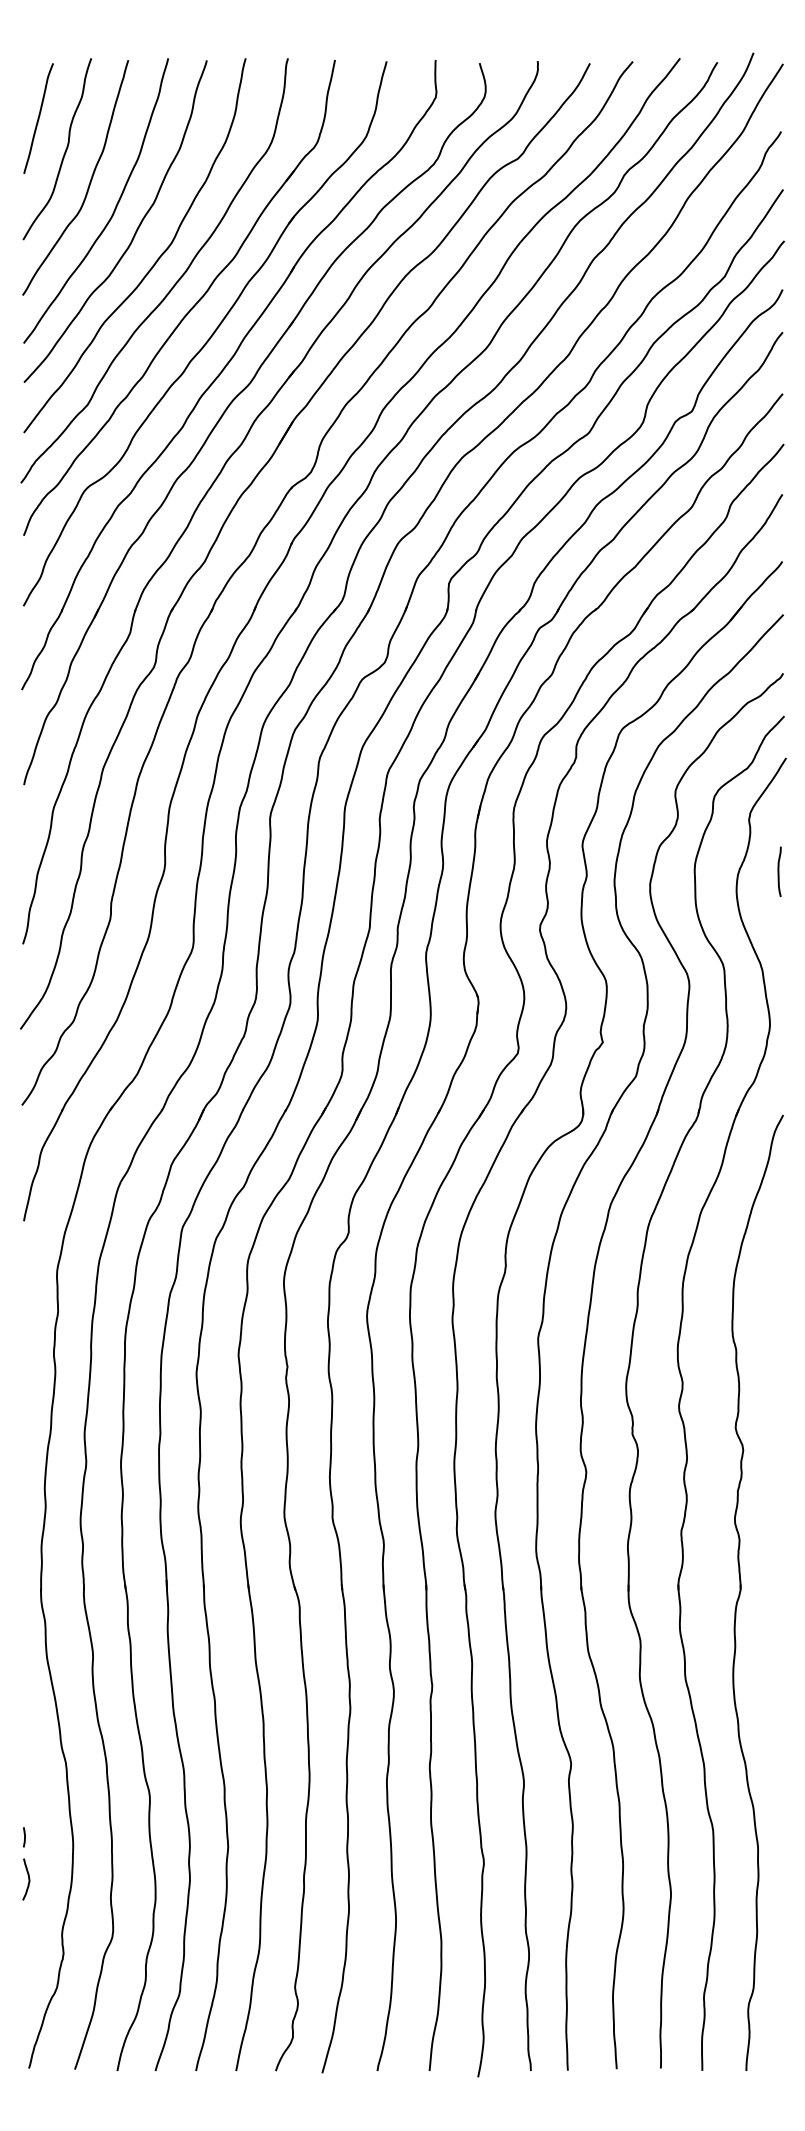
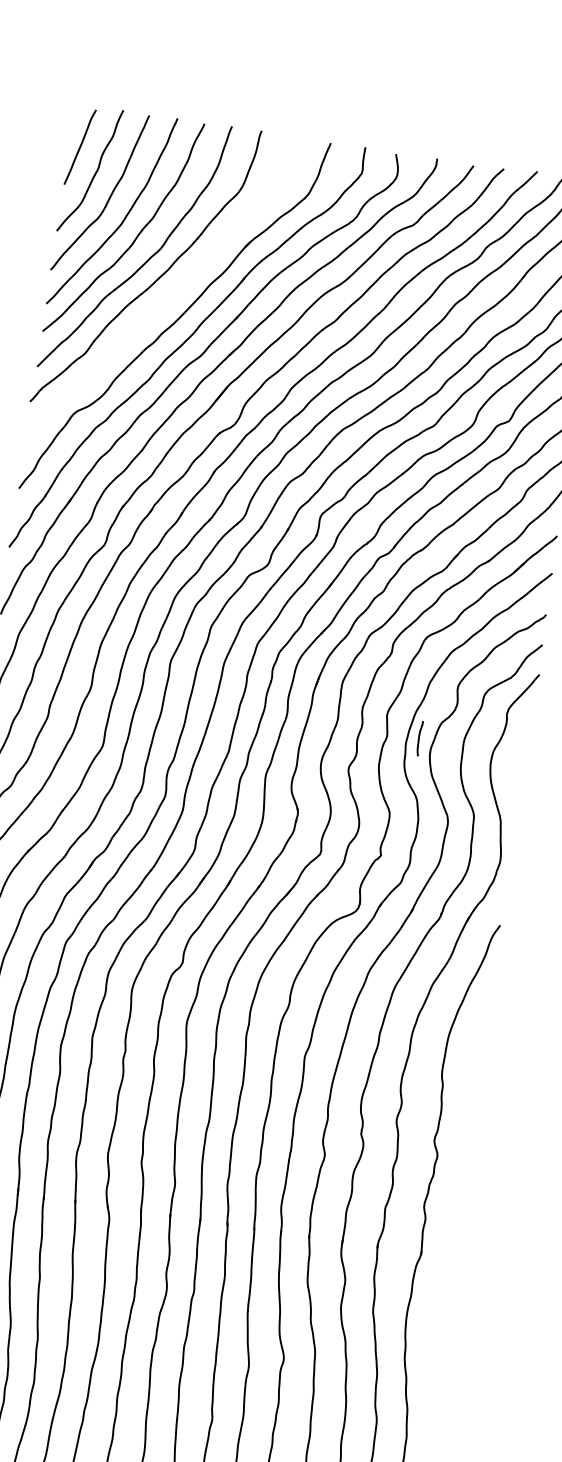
part: (190, 308) -> (167, 296), removed
curve: (779, 871) -> (419, 738), moved

